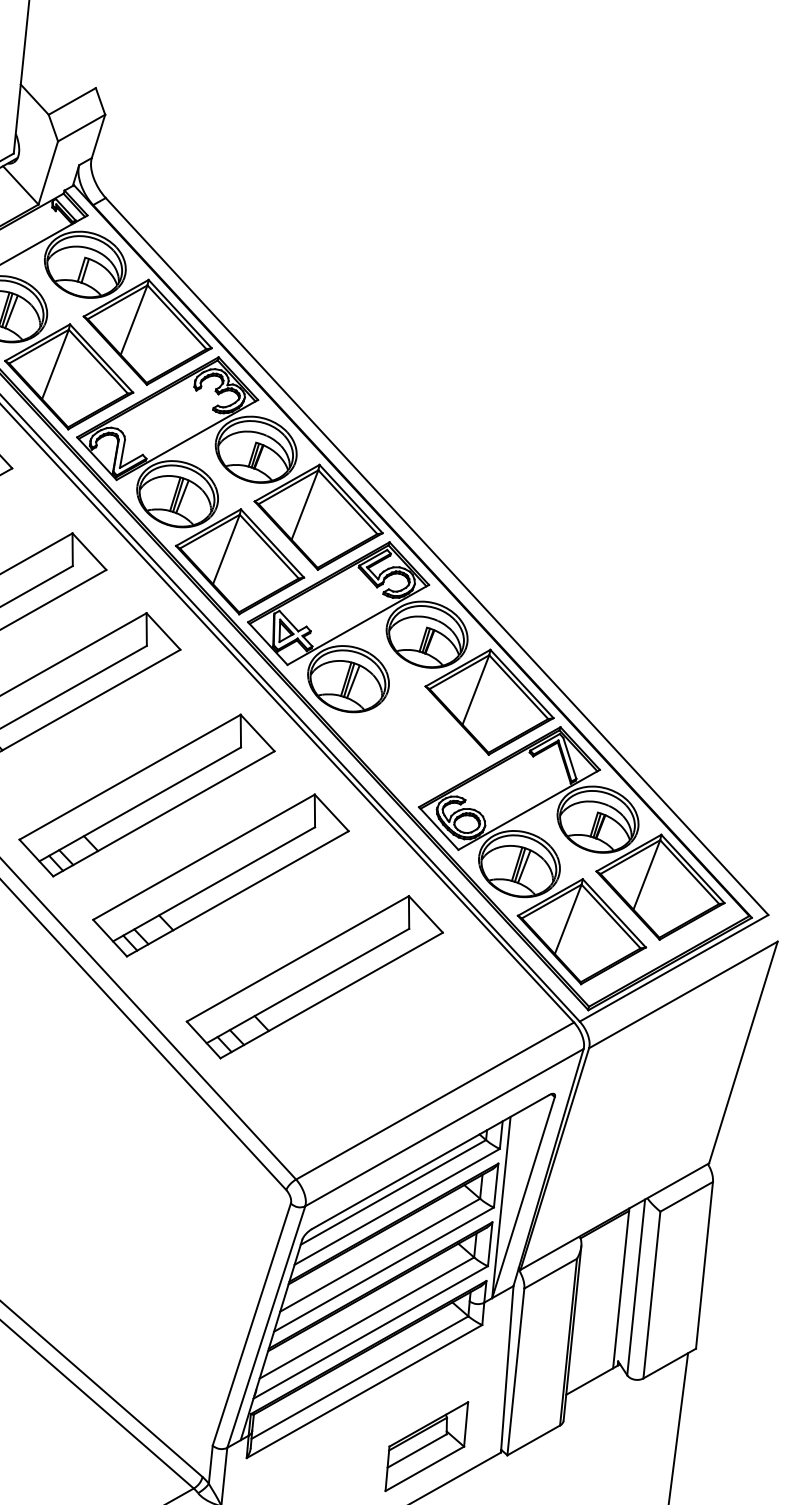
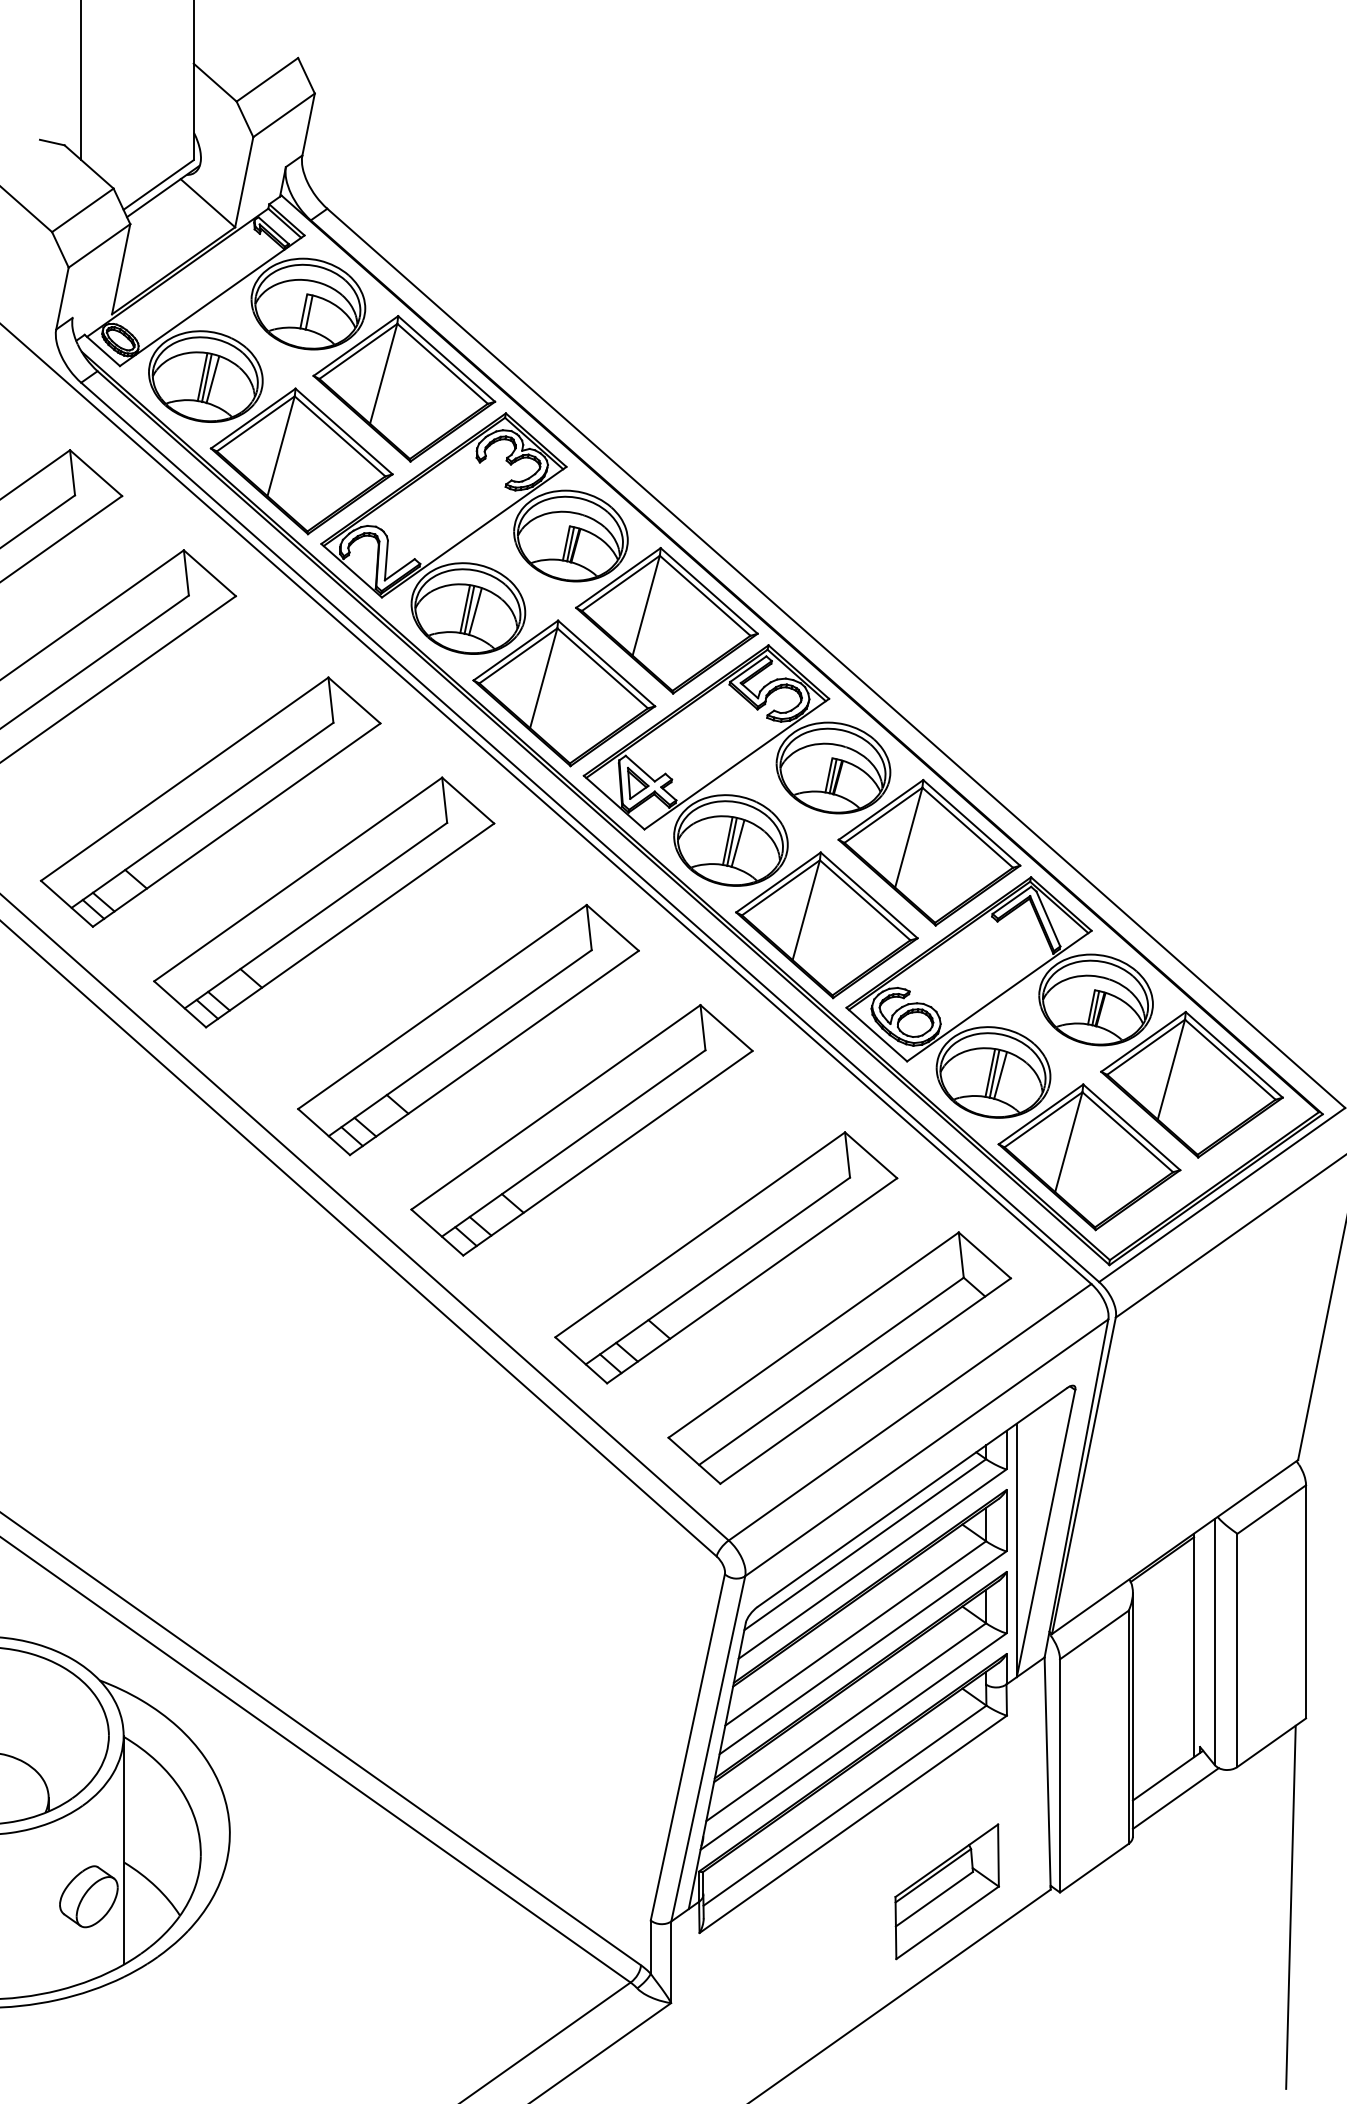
part: (410, 746) -> (826, 925), added
part: (388, 1056) -> (839, 1357), added
line: (596, 1396) -> (1175, 1798), added

